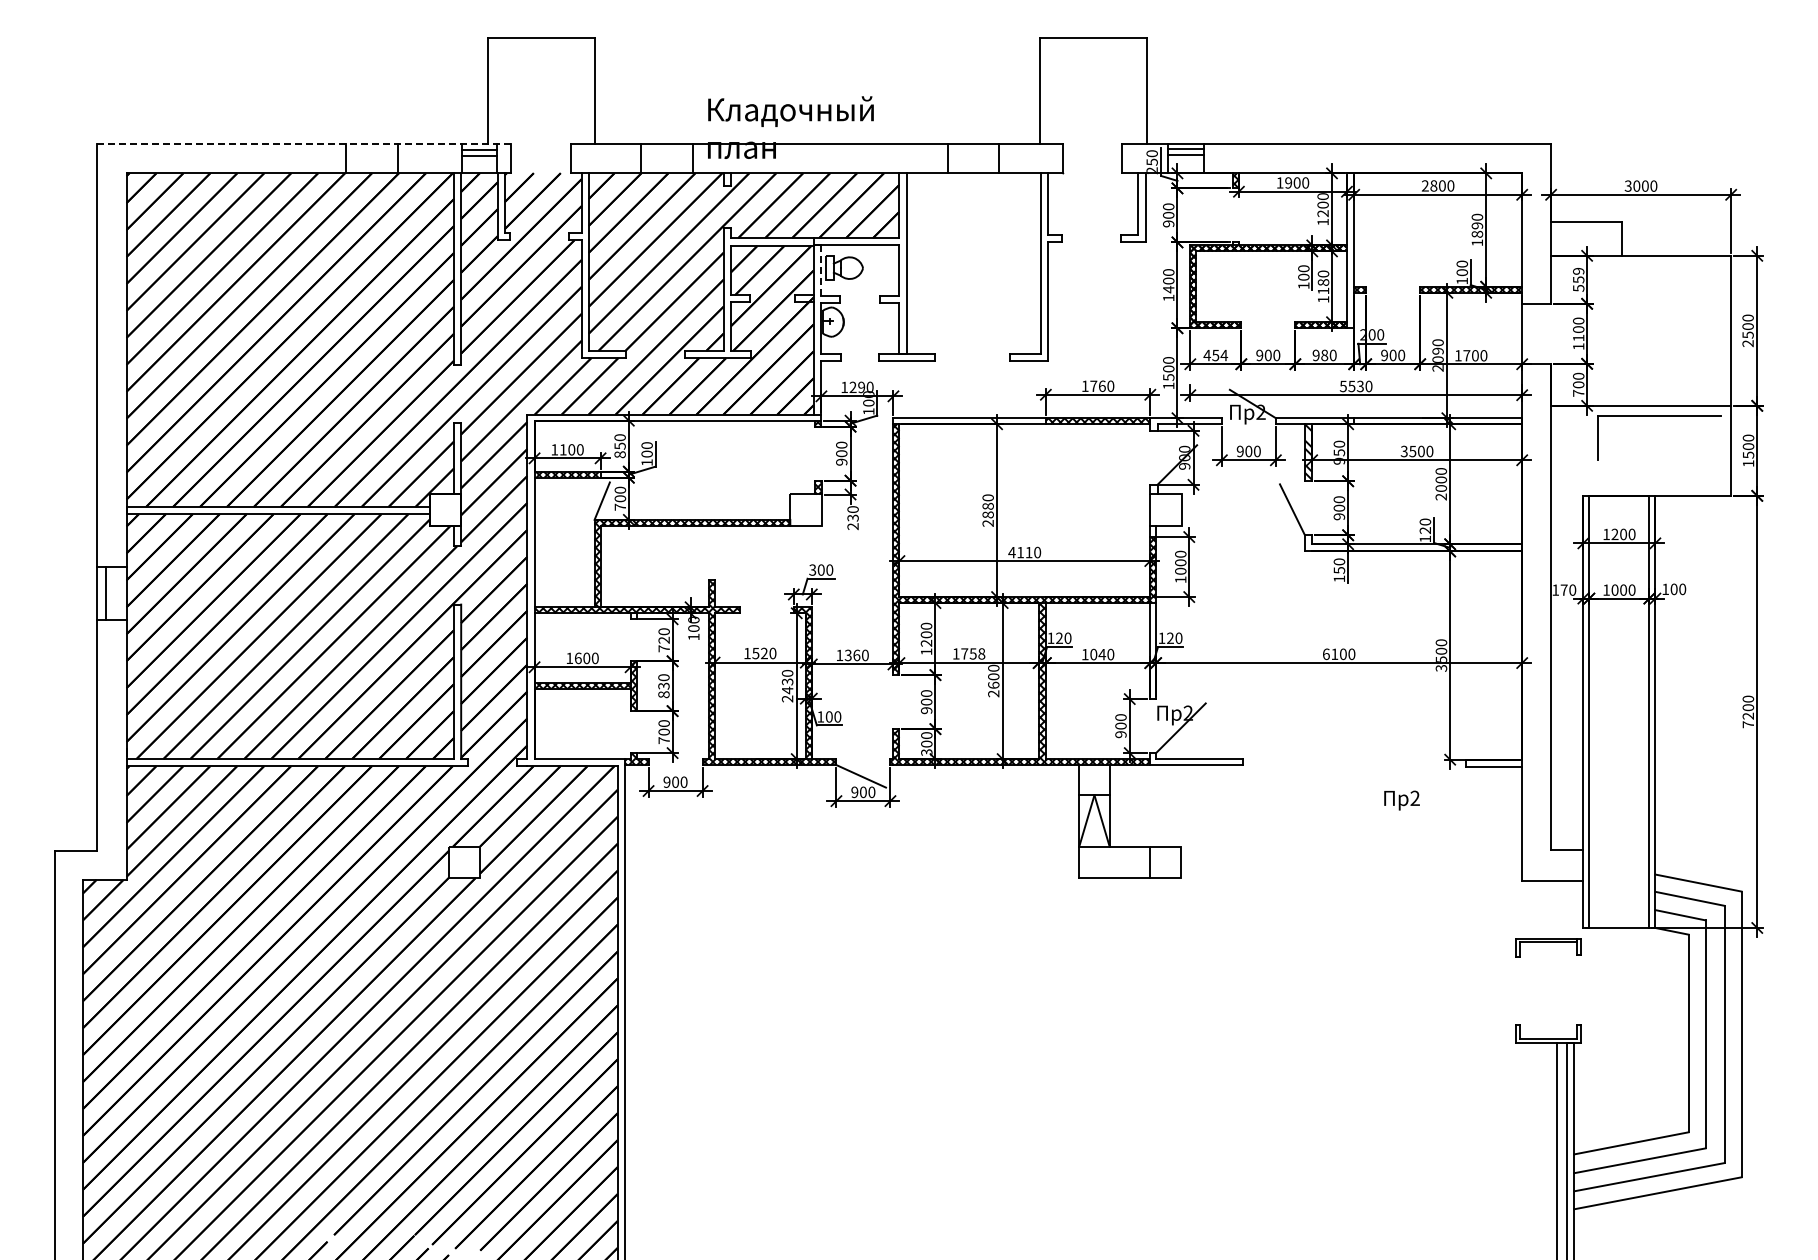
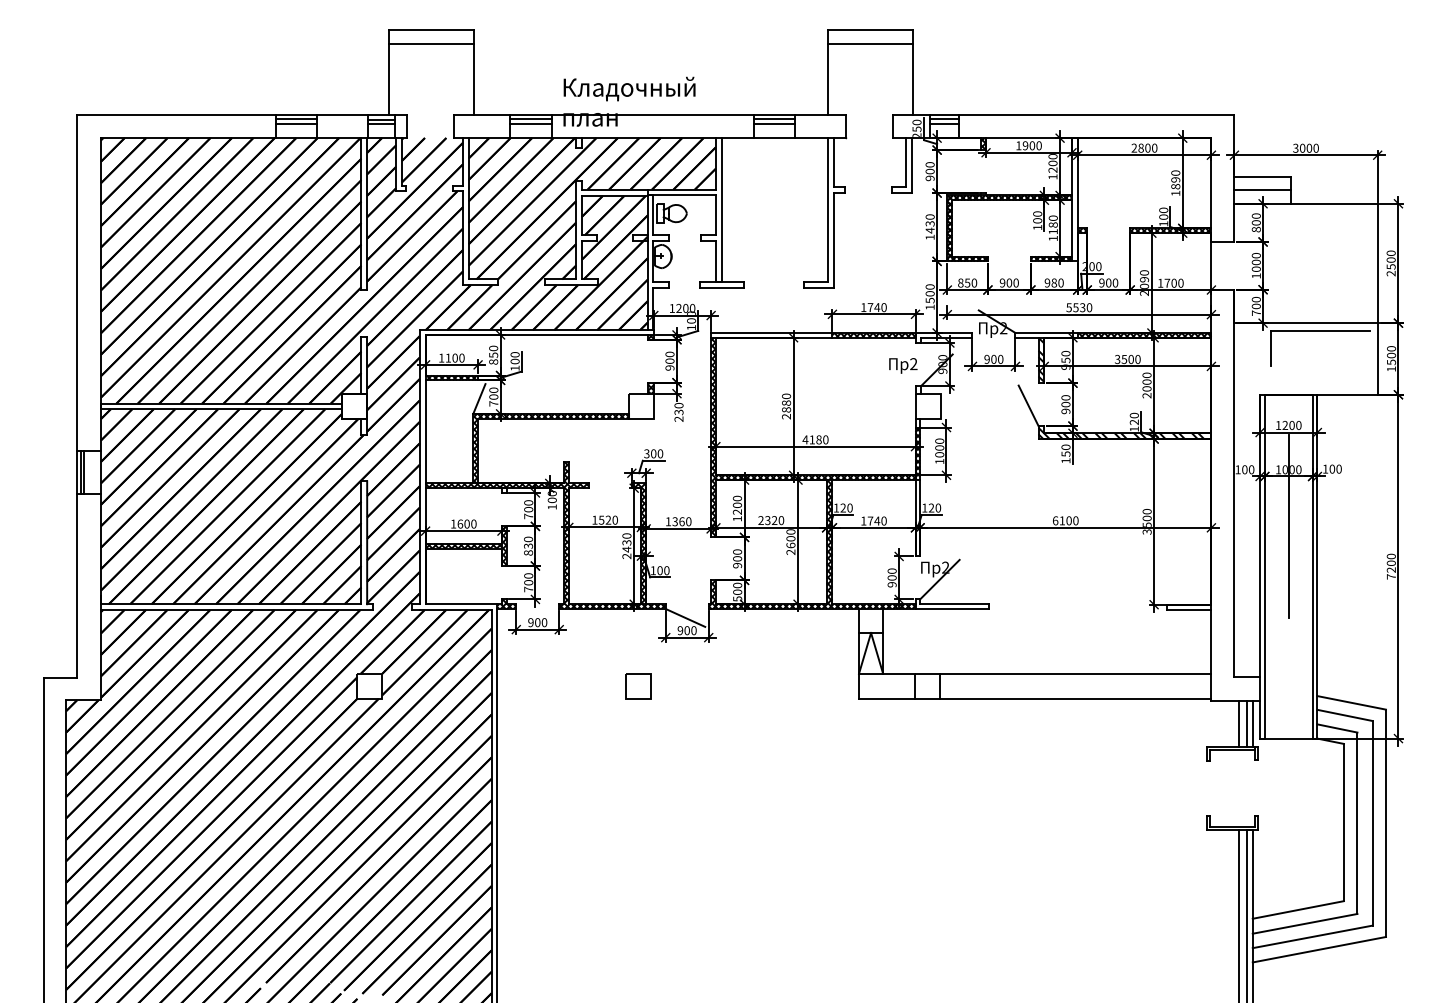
line: (541, 54) -> (431, 43), added
line: (1092, 54) -> (869, 43), added
line: (303, 143) -> (241, 114), dashed -> solid
line: (372, 149) -> (296, 119), added
line: (667, 149) -> (531, 119), added
line: (973, 149) -> (774, 119), added
line: (372, 155) -> (296, 123), added
line: (667, 155) -> (531, 123), added
line: (973, 155) -> (774, 123), added
line: (1586, 238) -> (1262, 189), added
line: (820, 270) -> (653, 215), dashed -> solid
text: (1578, 279) -> (1256, 222), 559 -> 800
text: (1168, 280) -> (929, 223), 1400 -> 1430
text: (1578, 337) -> (1256, 268), 1100 -> 1000
text: (1215, 355) -> (967, 283), 454 -> 850
text: (1102, 386) -> (877, 307), 1760 -> 1740
text: (861, 387) -> (685, 308), 1290 -> 1200
hatch: (1438, 421) -> (1144, 335), added
hatch: (1413, 544) -> (1124, 433), added
text: (1028, 552) -> (818, 439), 4110 -> 4180
text: (1563, 589) -> (1244, 469), 170 -> 100
line: (101, 592) -> (80, 471), added
text: (663, 639) -> (528, 509), 720 -> 700
text: (968, 653) -> (770, 520), 1758 -> 2320
text: (1093, 654) -> (870, 520), 1040 -> 1740
line: (1619, 660) -> (1288, 525), added
text: (926, 752) -> (737, 598), 300 -> 500
text: (1401, 800) -> (902, 365), moved
line: (1351, 846) -> (1075, 673), added
part: (802, 862) -> (638, 686), added
line: (1351, 877) -> (1075, 698), added
line: (1556, 909) -> (1238, 723), added
line: (1566, 909) -> (1246, 723), added
line: (1574, 909) -> (1253, 723), added

